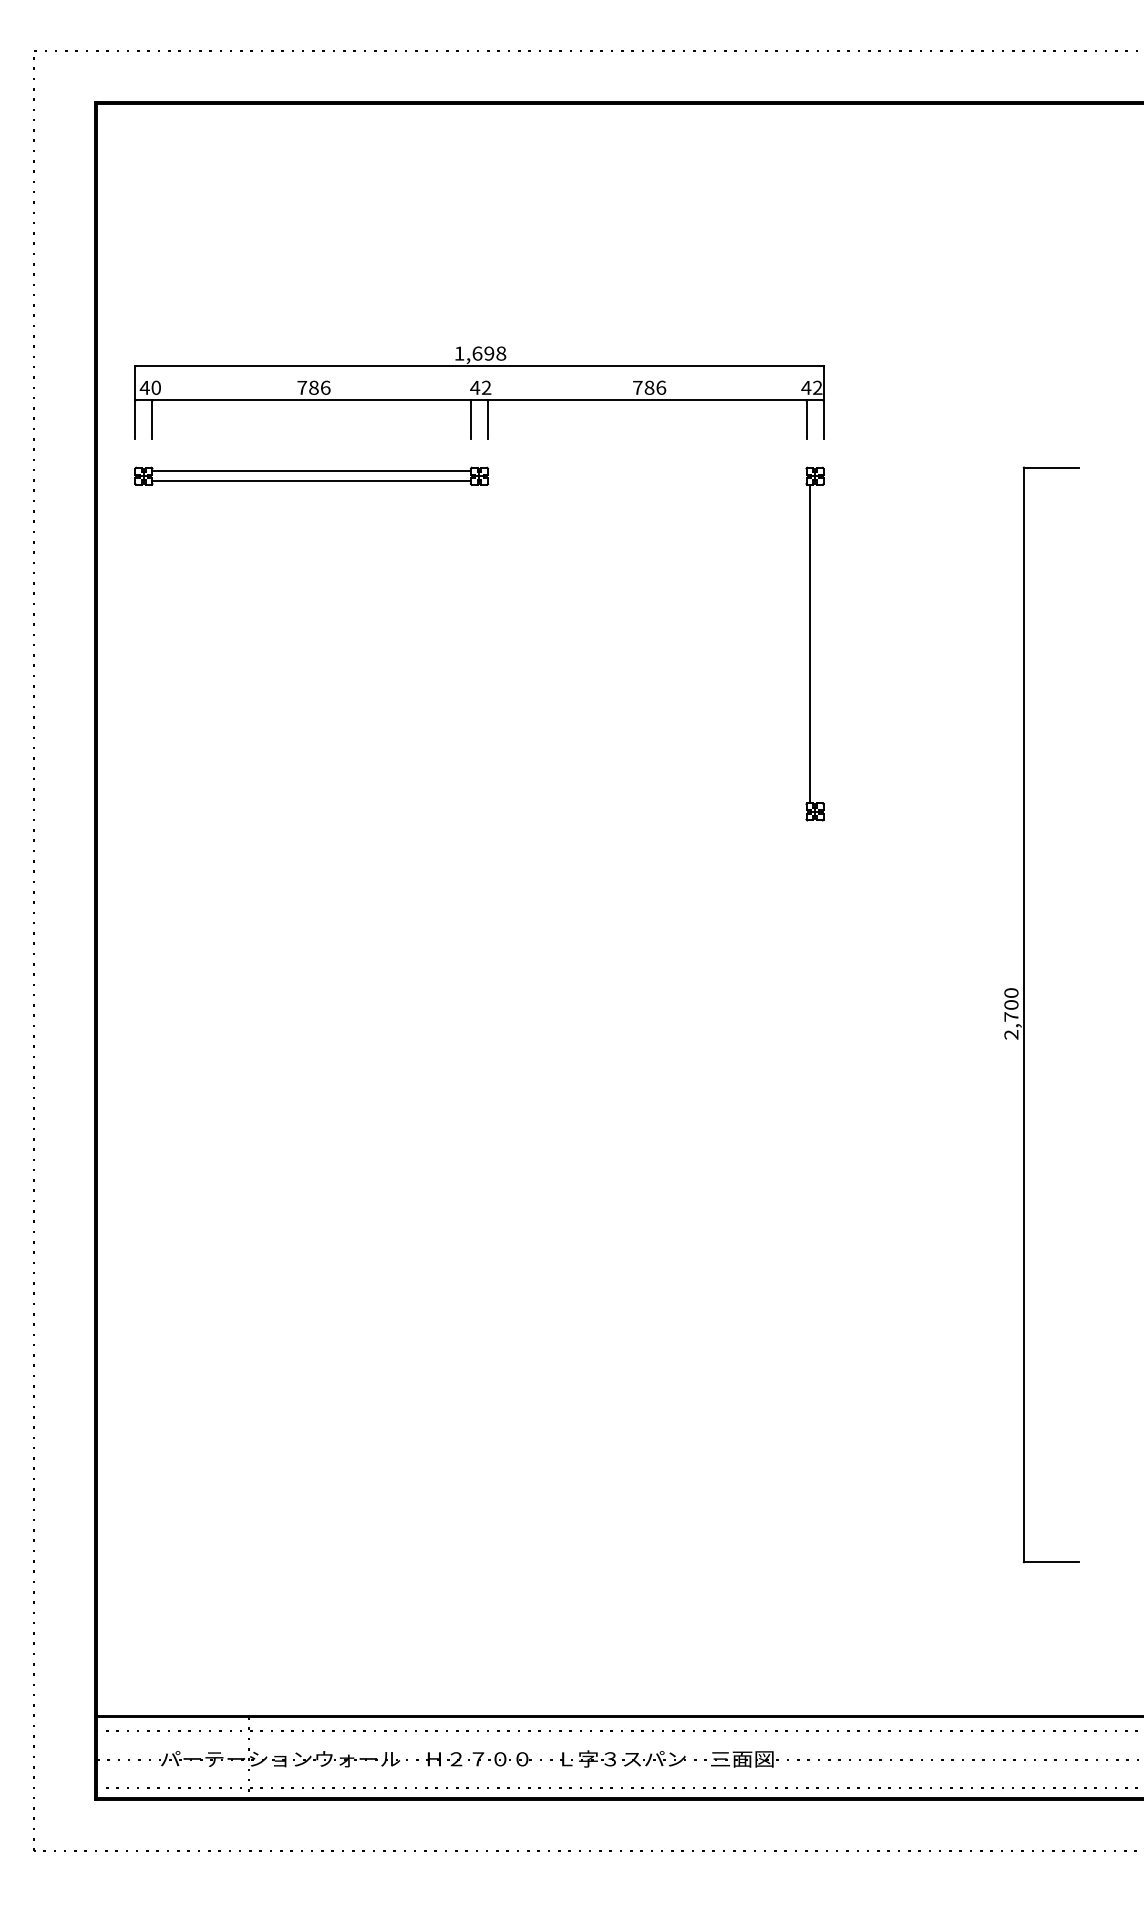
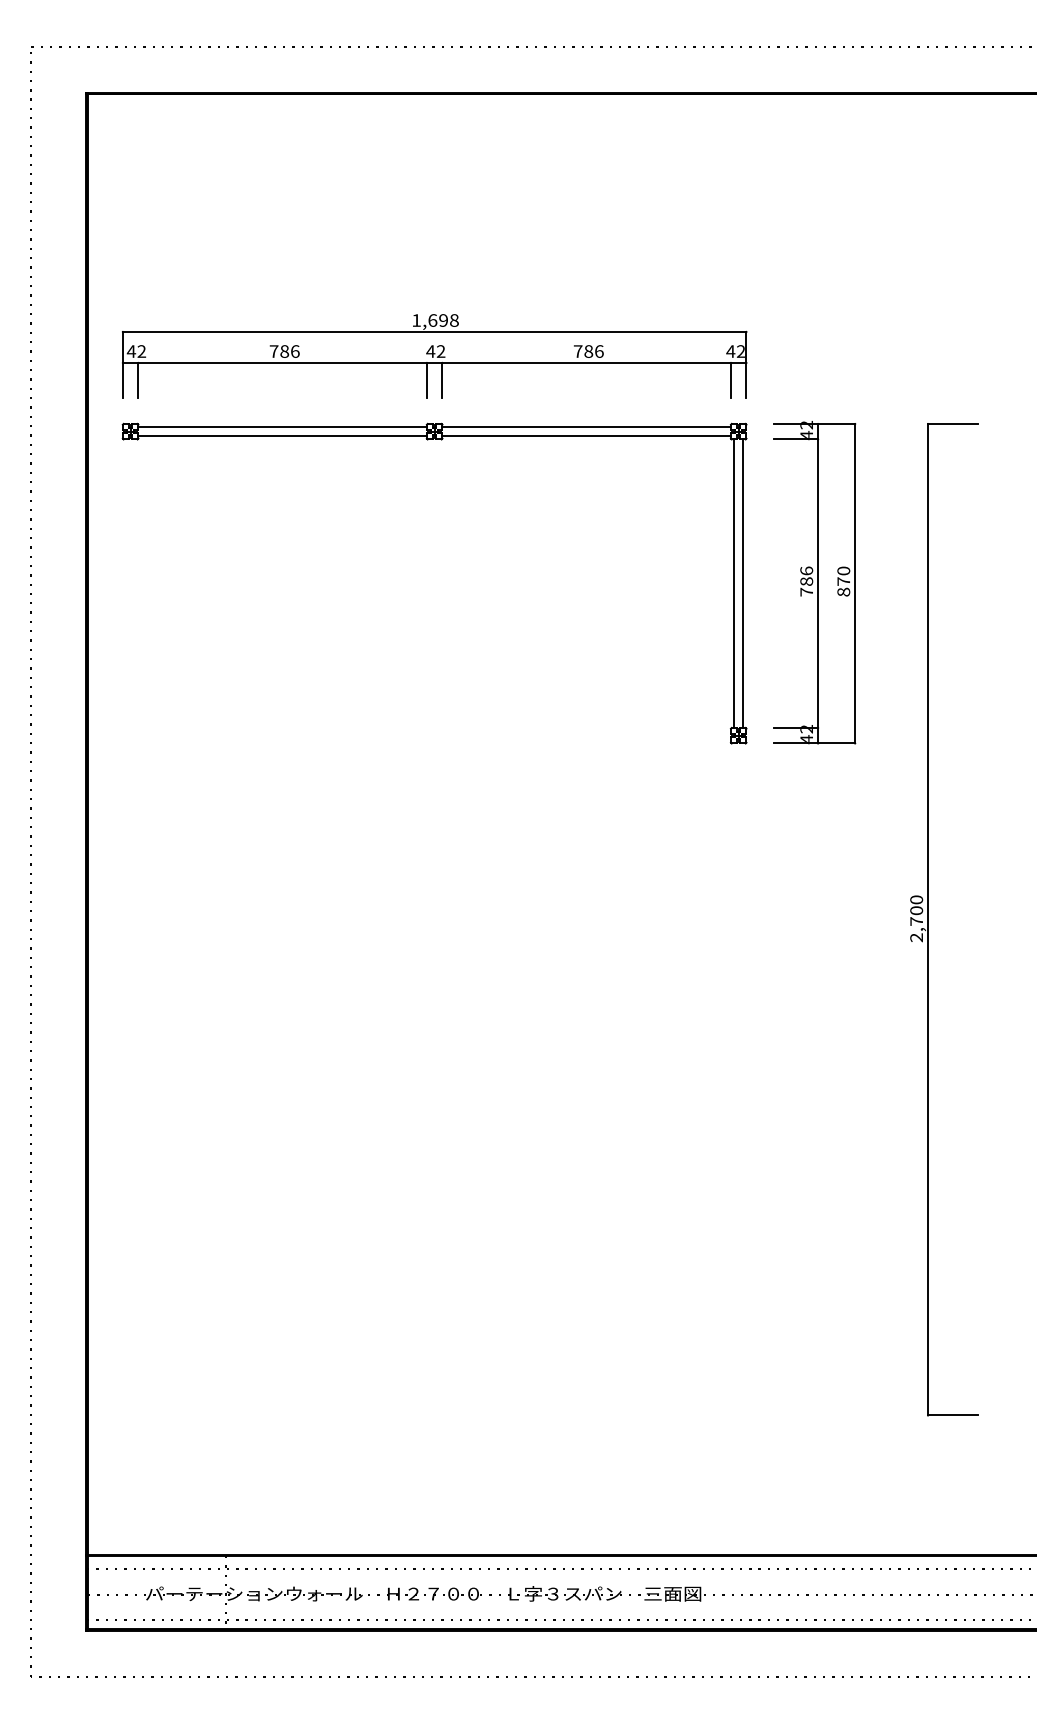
text: (155, 387) -> (141, 351), 40 -> 42
line: (647, 471) -> (586, 427), added
line: (647, 481) -> (586, 436), added
part: (898, 642) -> (814, 582), added
line: (820, 643) -> (743, 583), added

